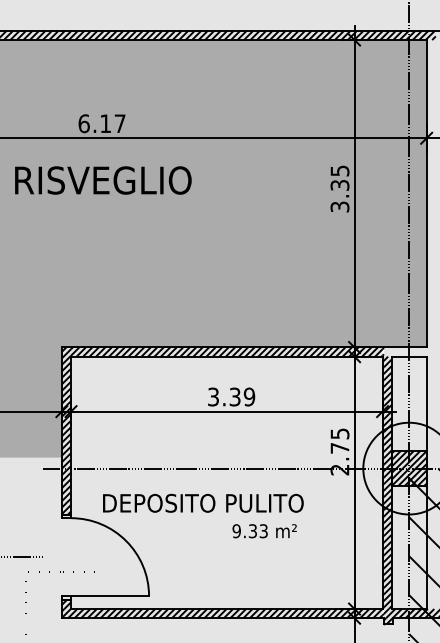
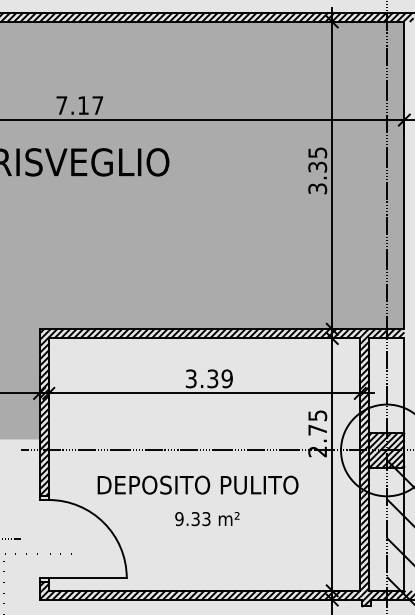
text: (83, 123) -> (61, 105), 6.17 -> 7.17
hatch: (404, 351) -> (382, 333), added
text: (203, 502) -> (198, 484), moved
text: (264, 531) -> (207, 519), moved

